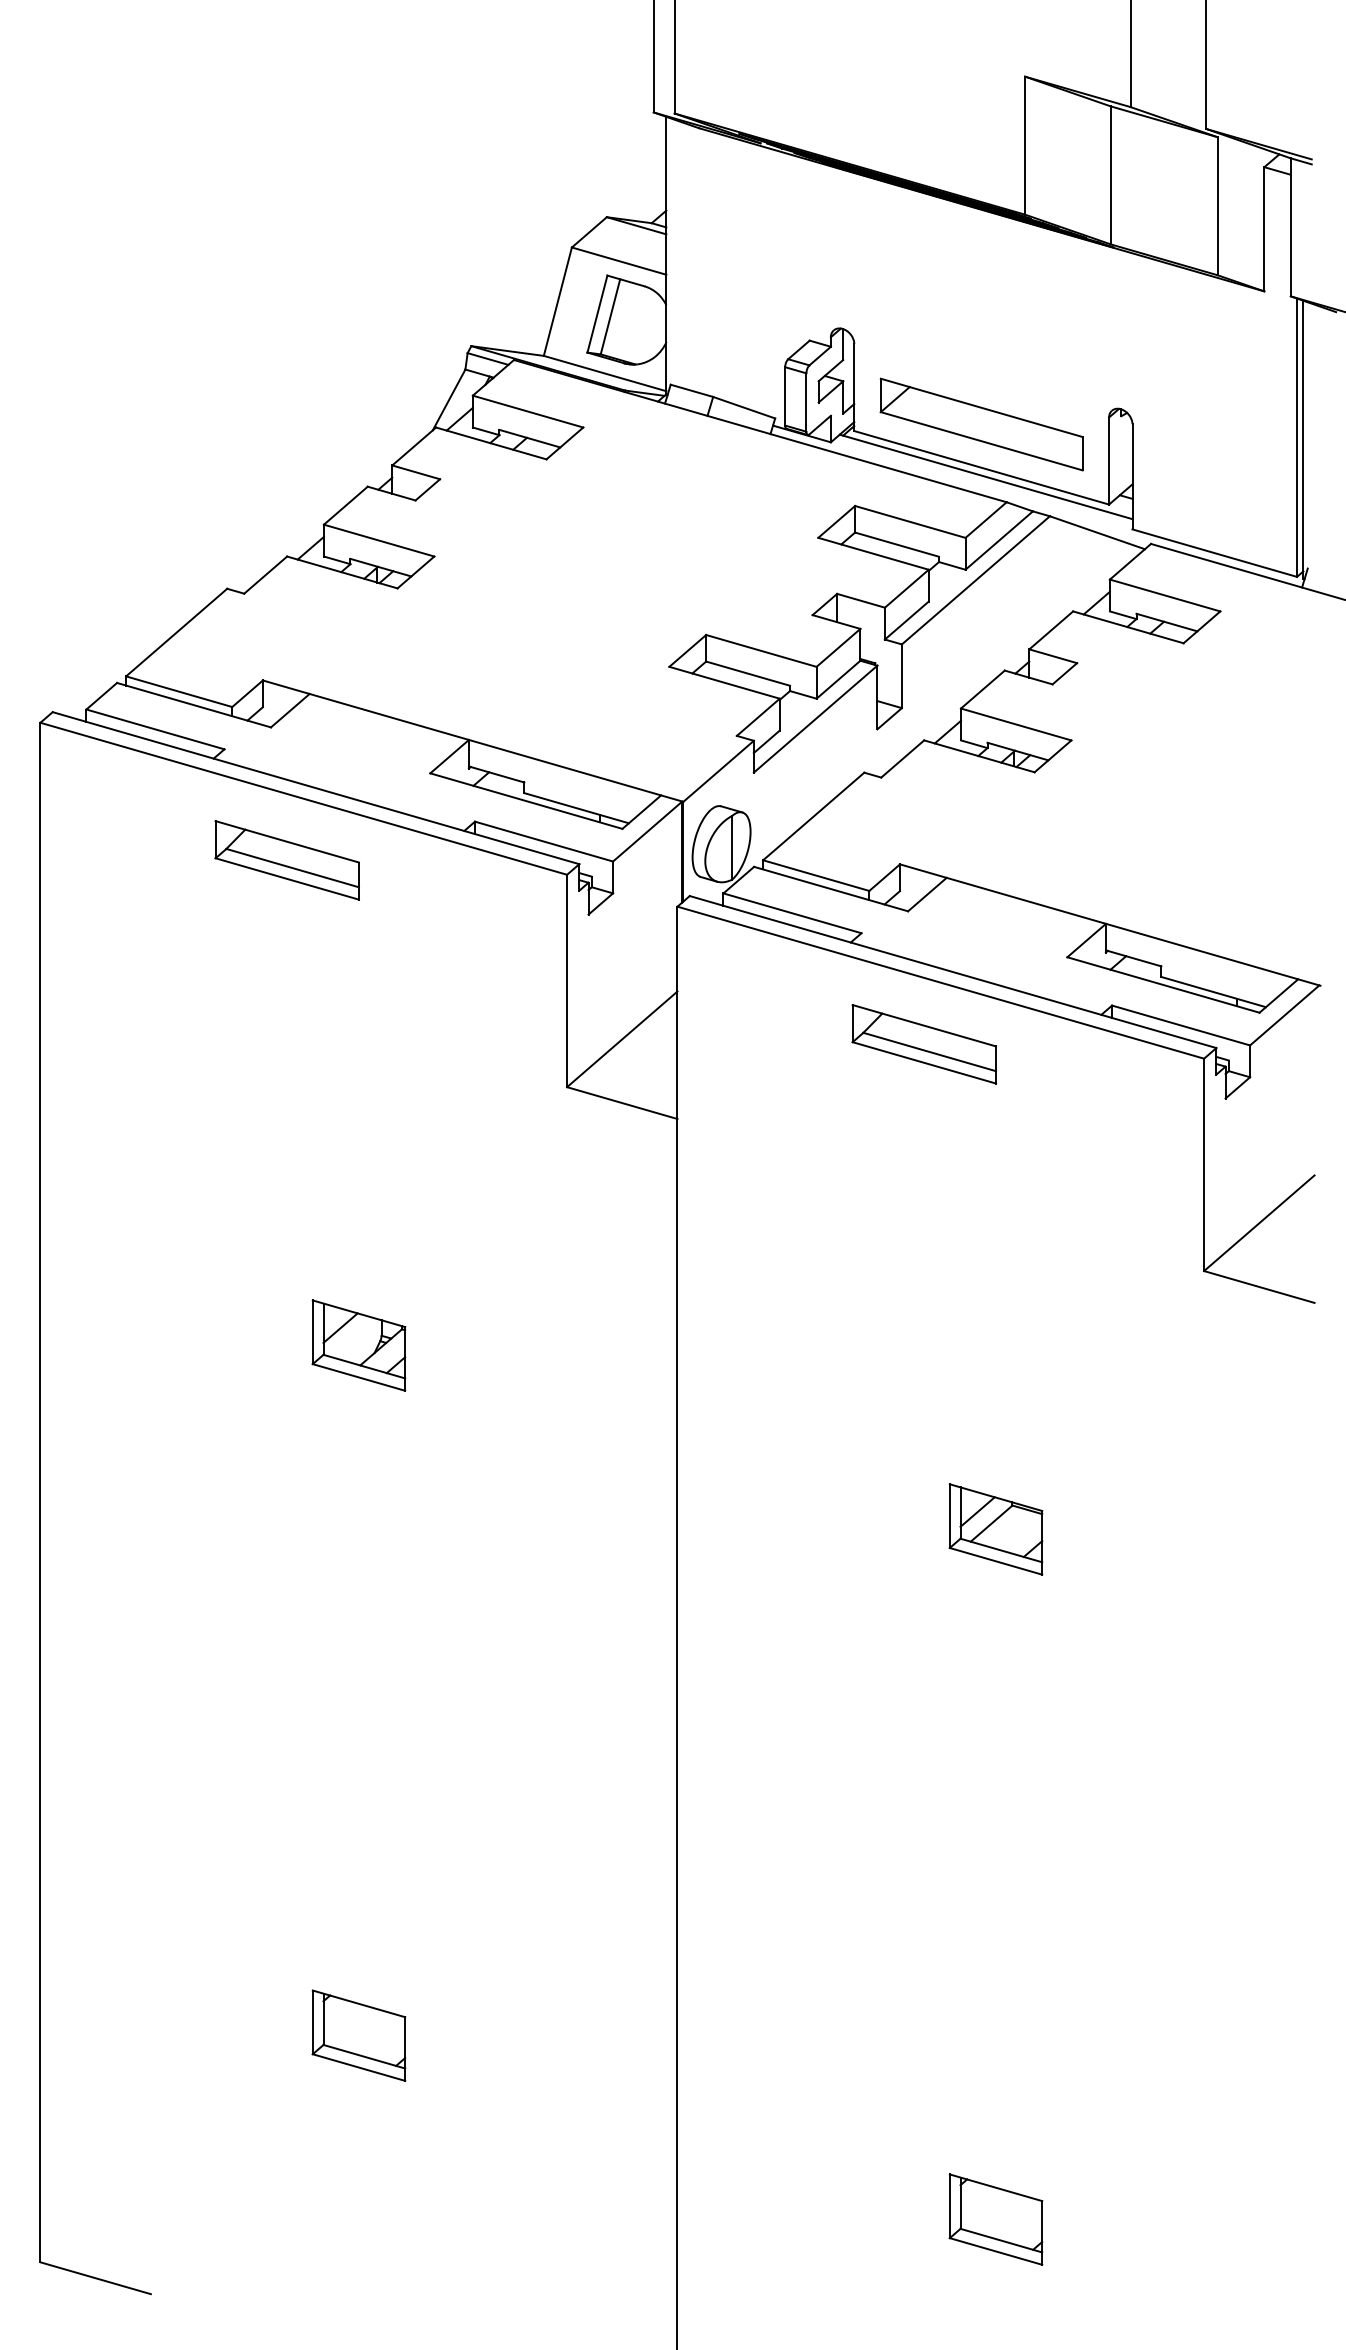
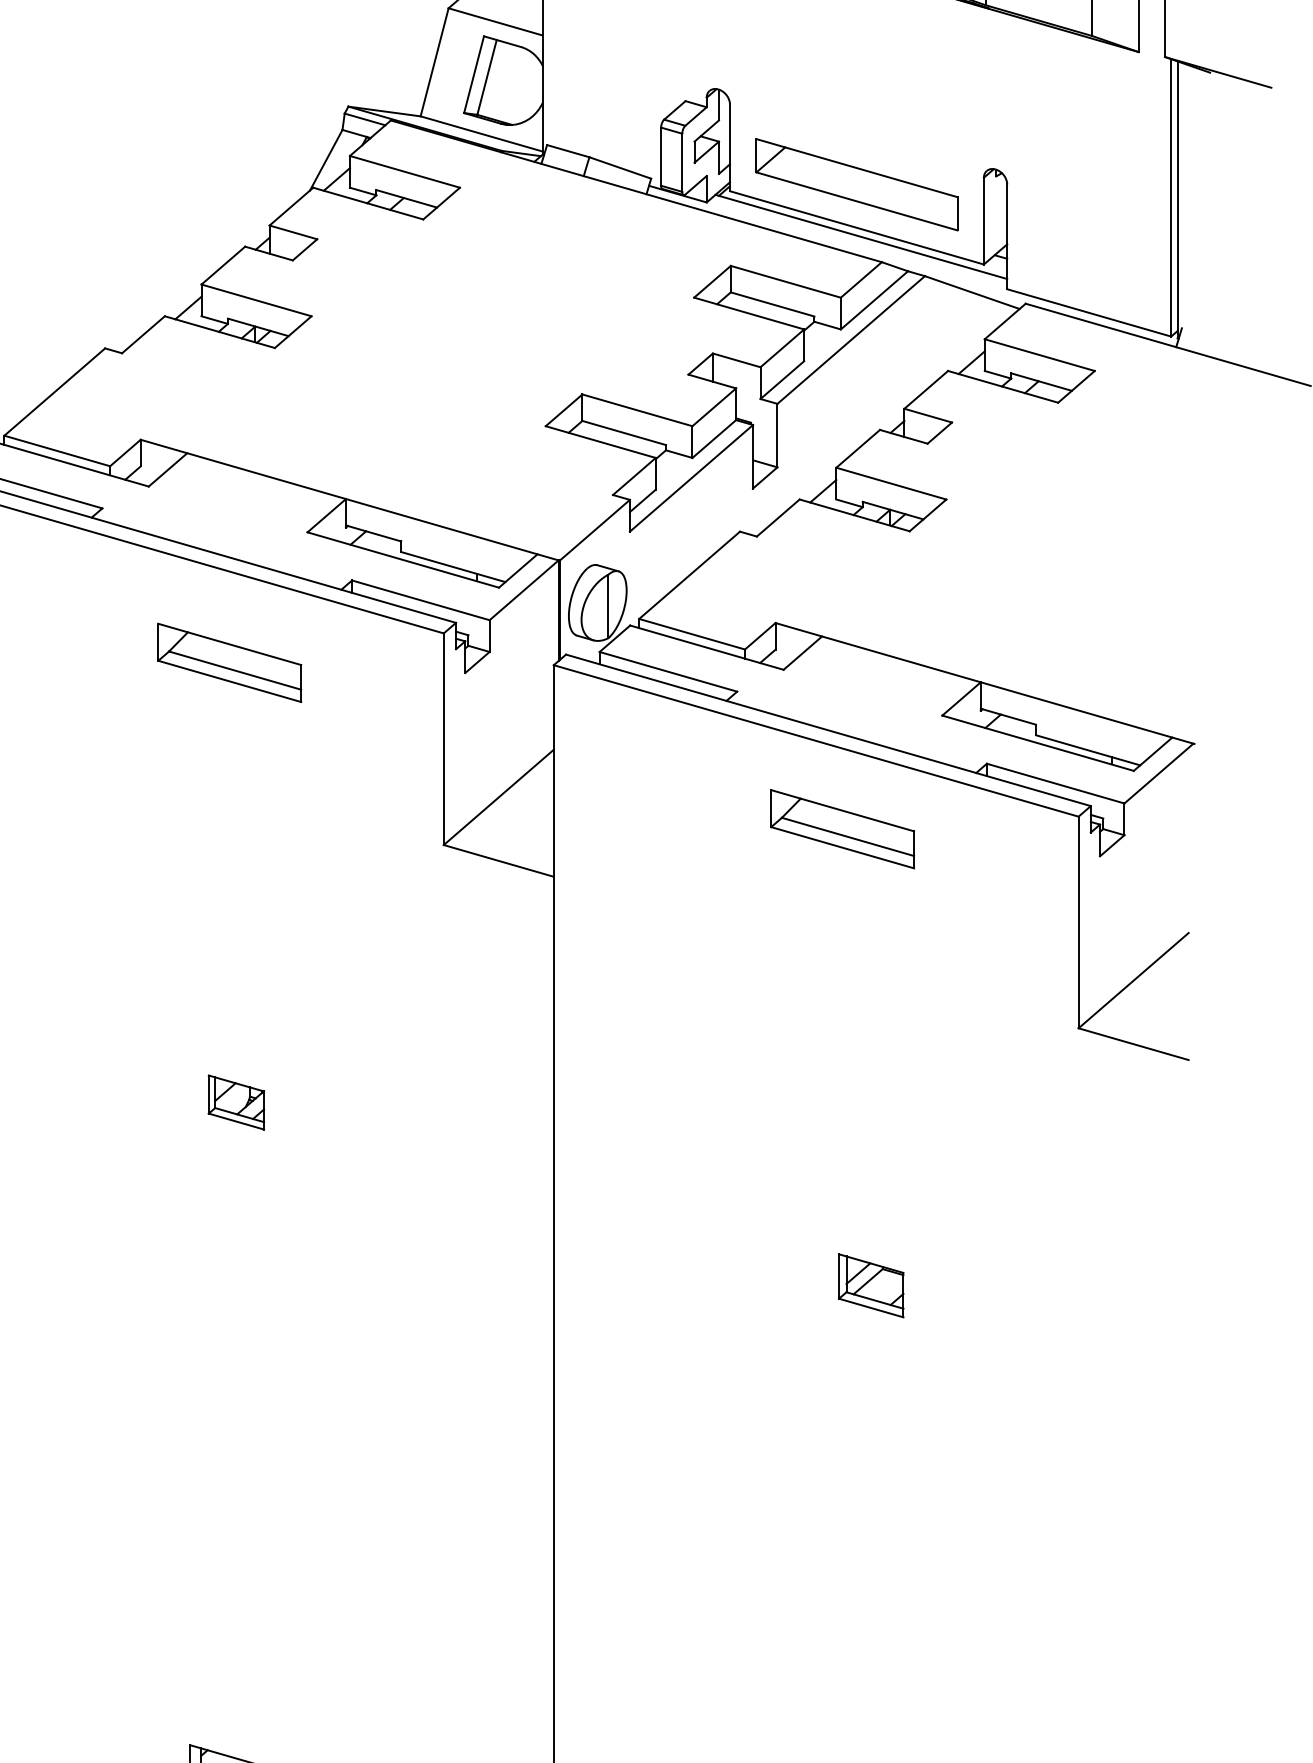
part: (286, 860) -> (228, 663), moved
part: (923, 1044) -> (841, 829), moved
part: (358, 1345) -> (235, 1102), size x0.6
part: (995, 1529) -> (870, 1285), size x0.7

